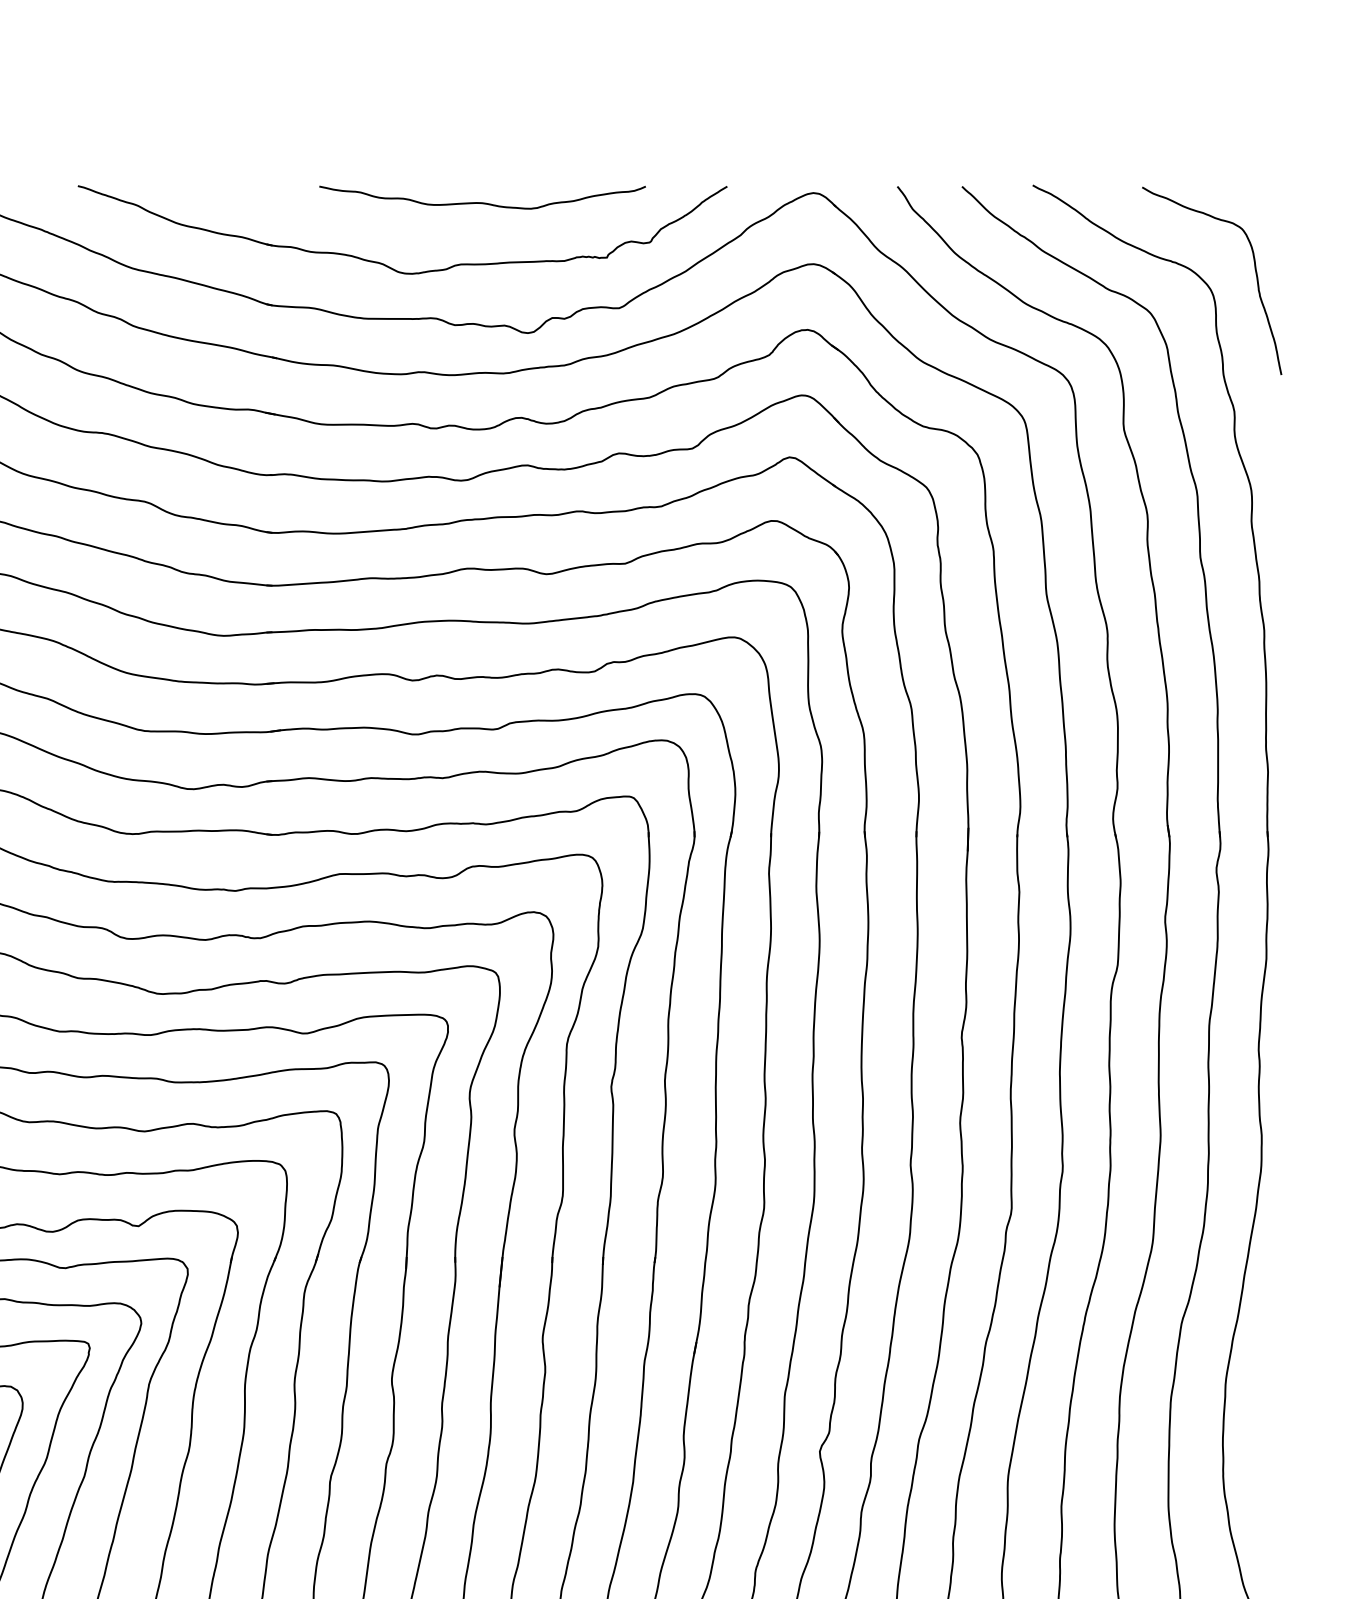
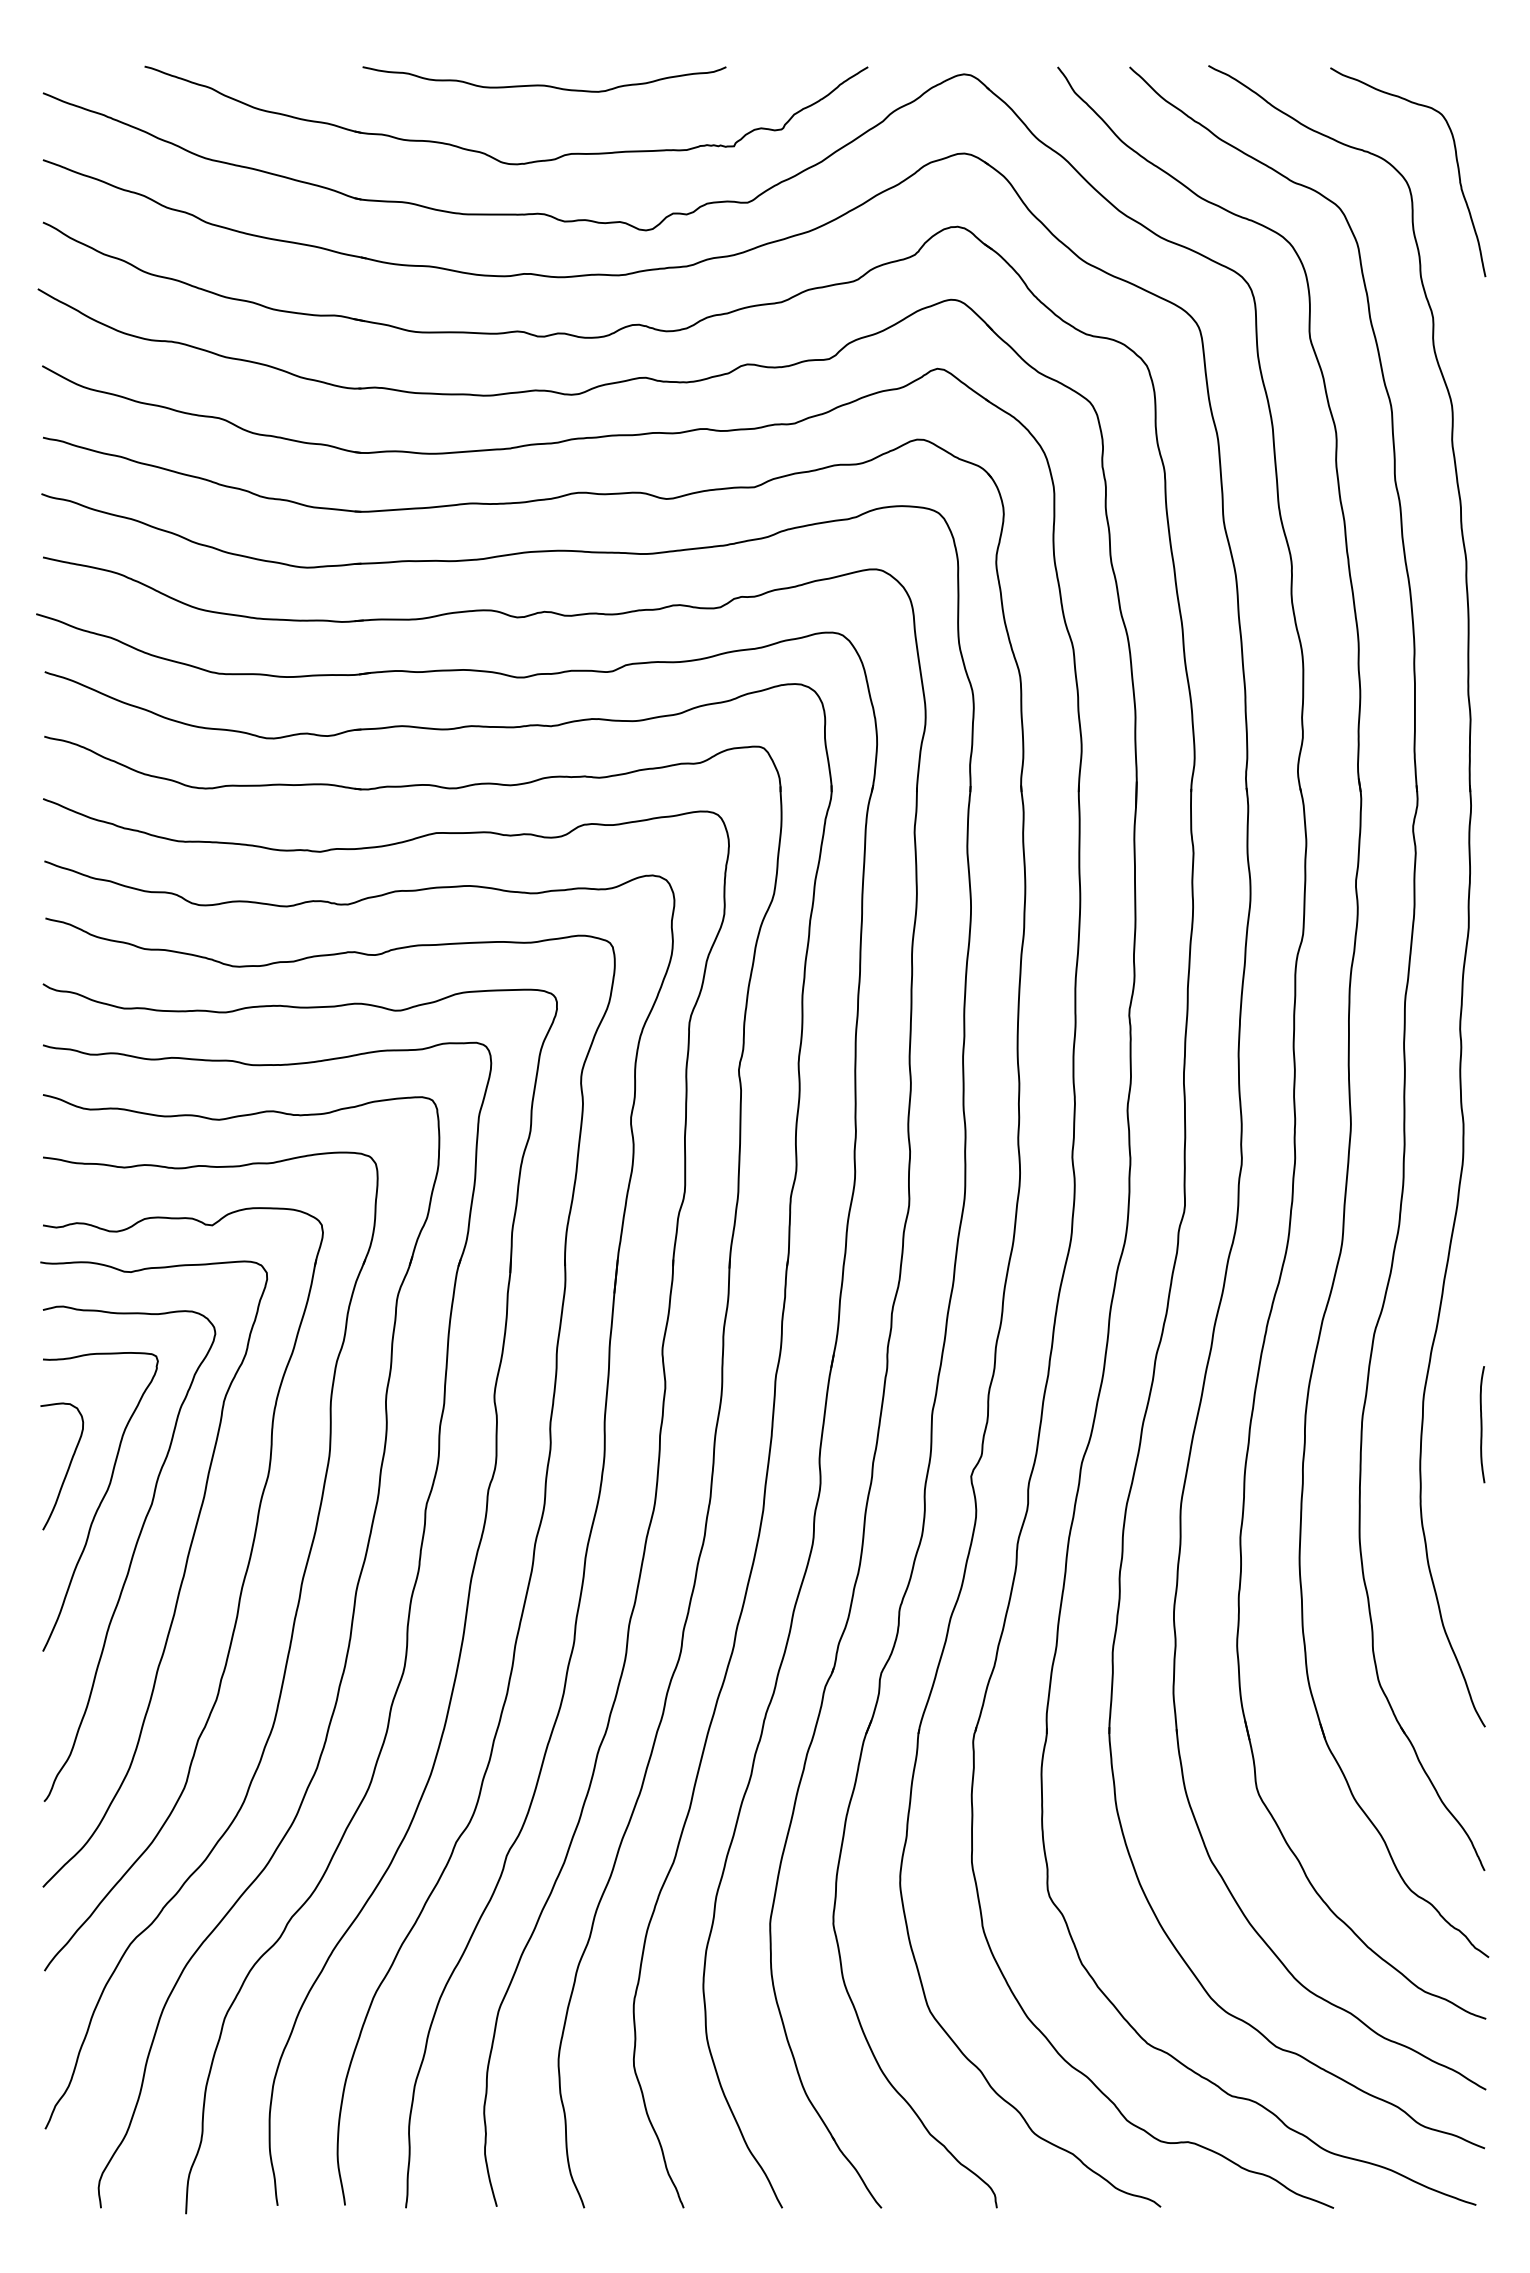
curve: (482, 202) -> (544, 84), moved
curve: (1278, 1404) -> (1482, 1424), added

